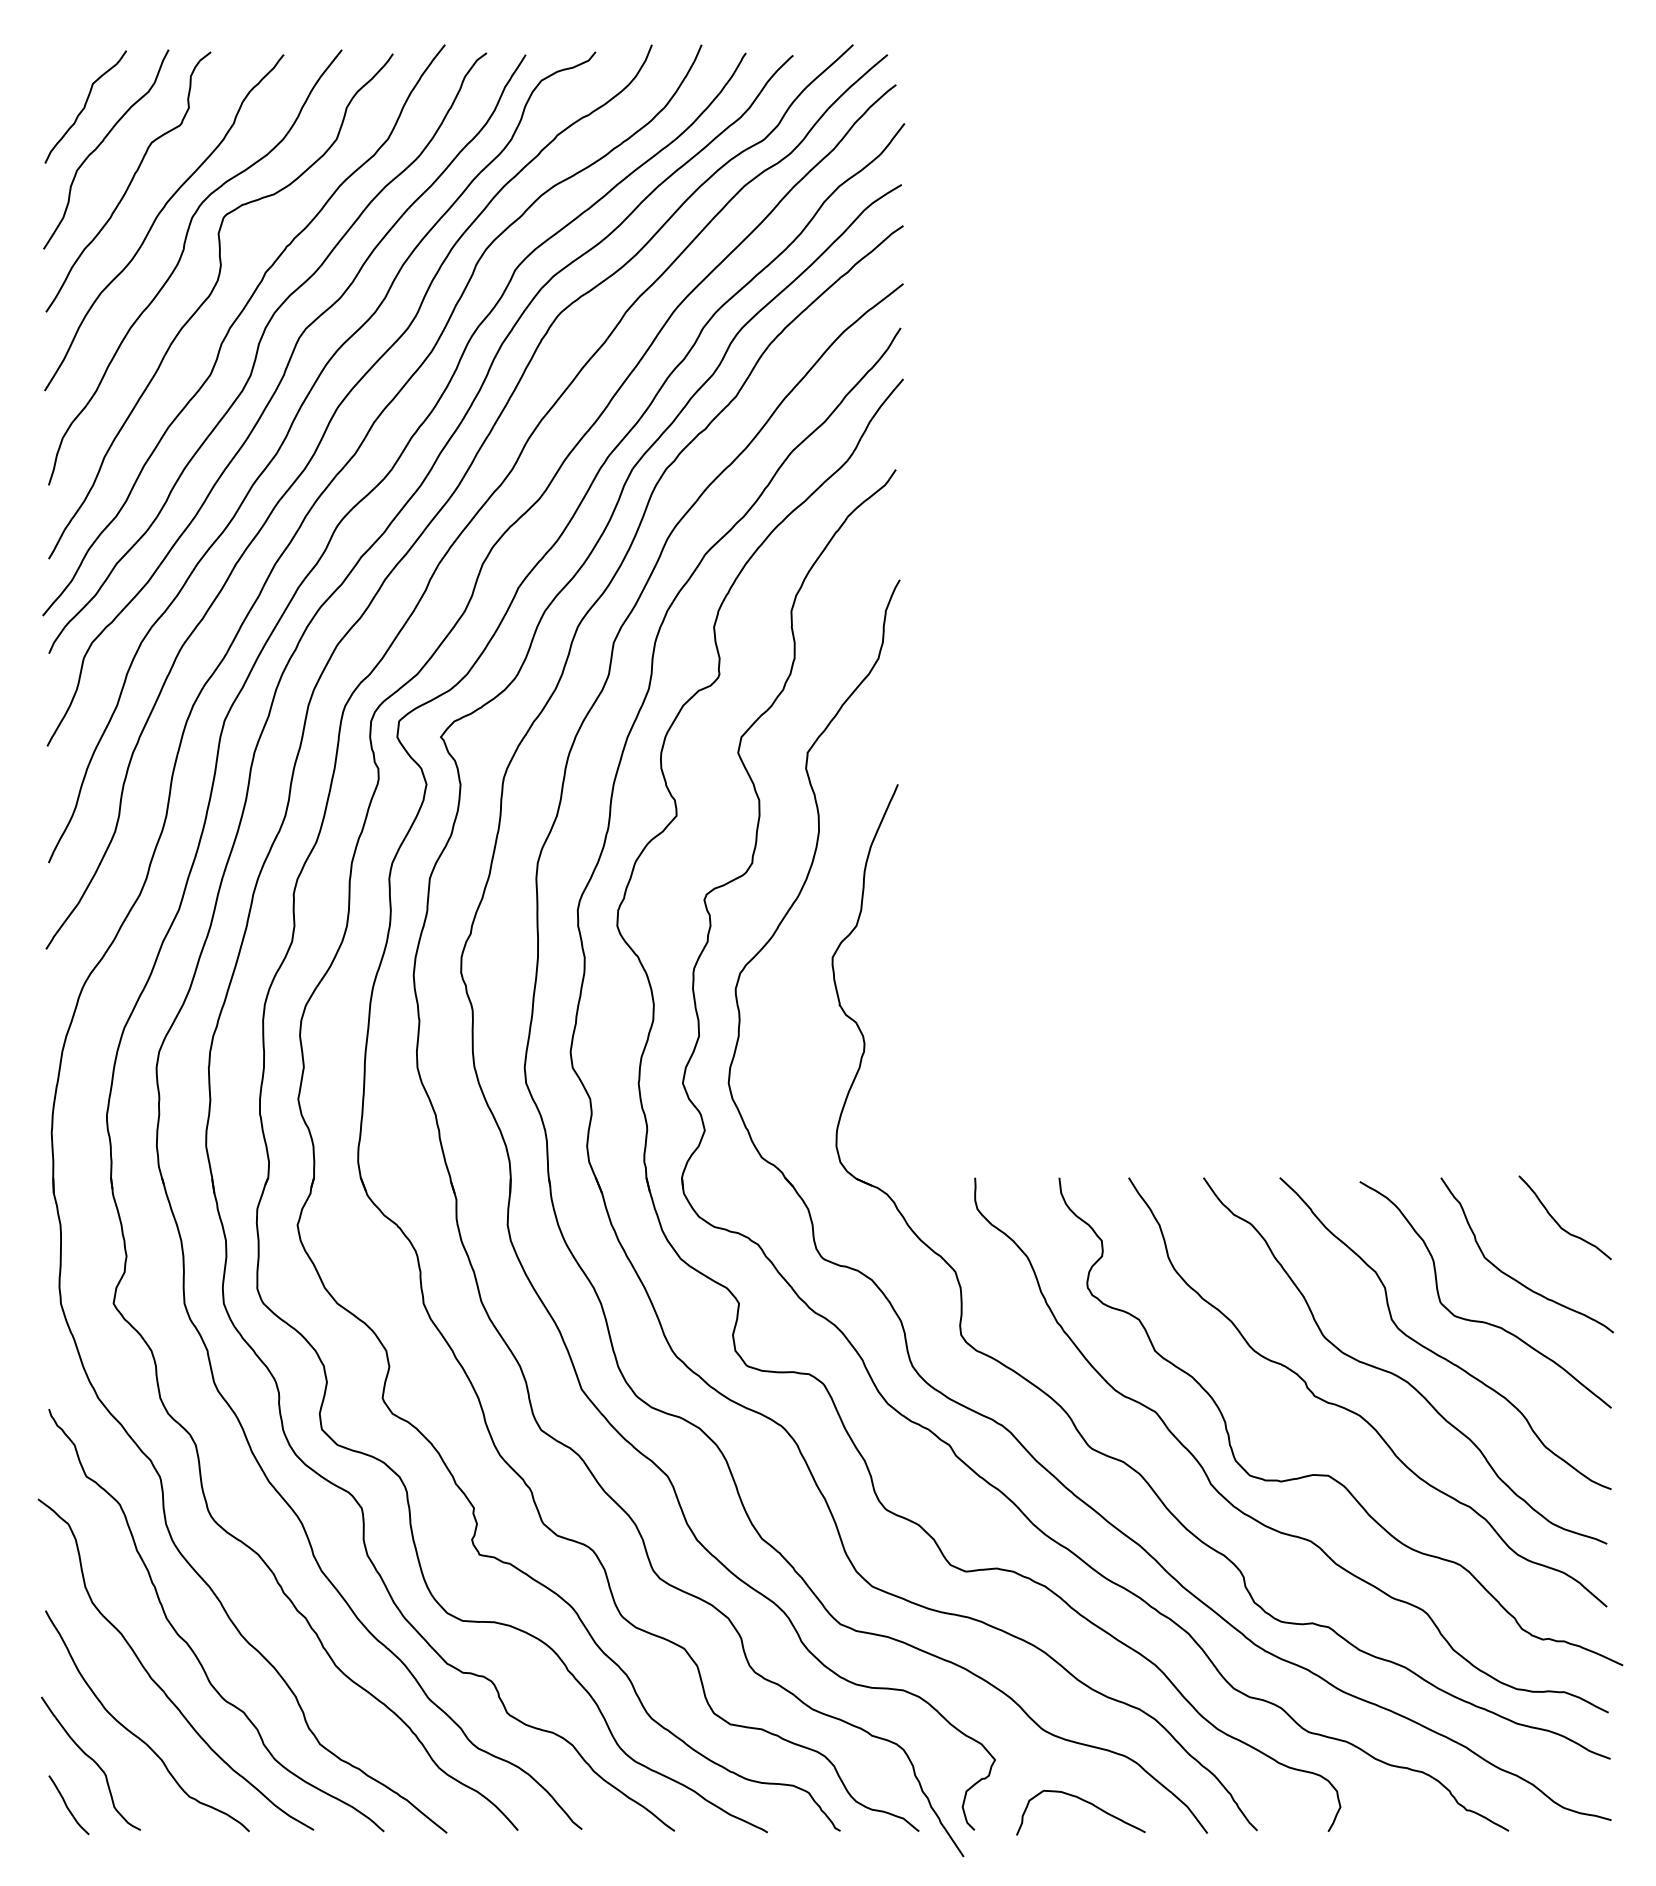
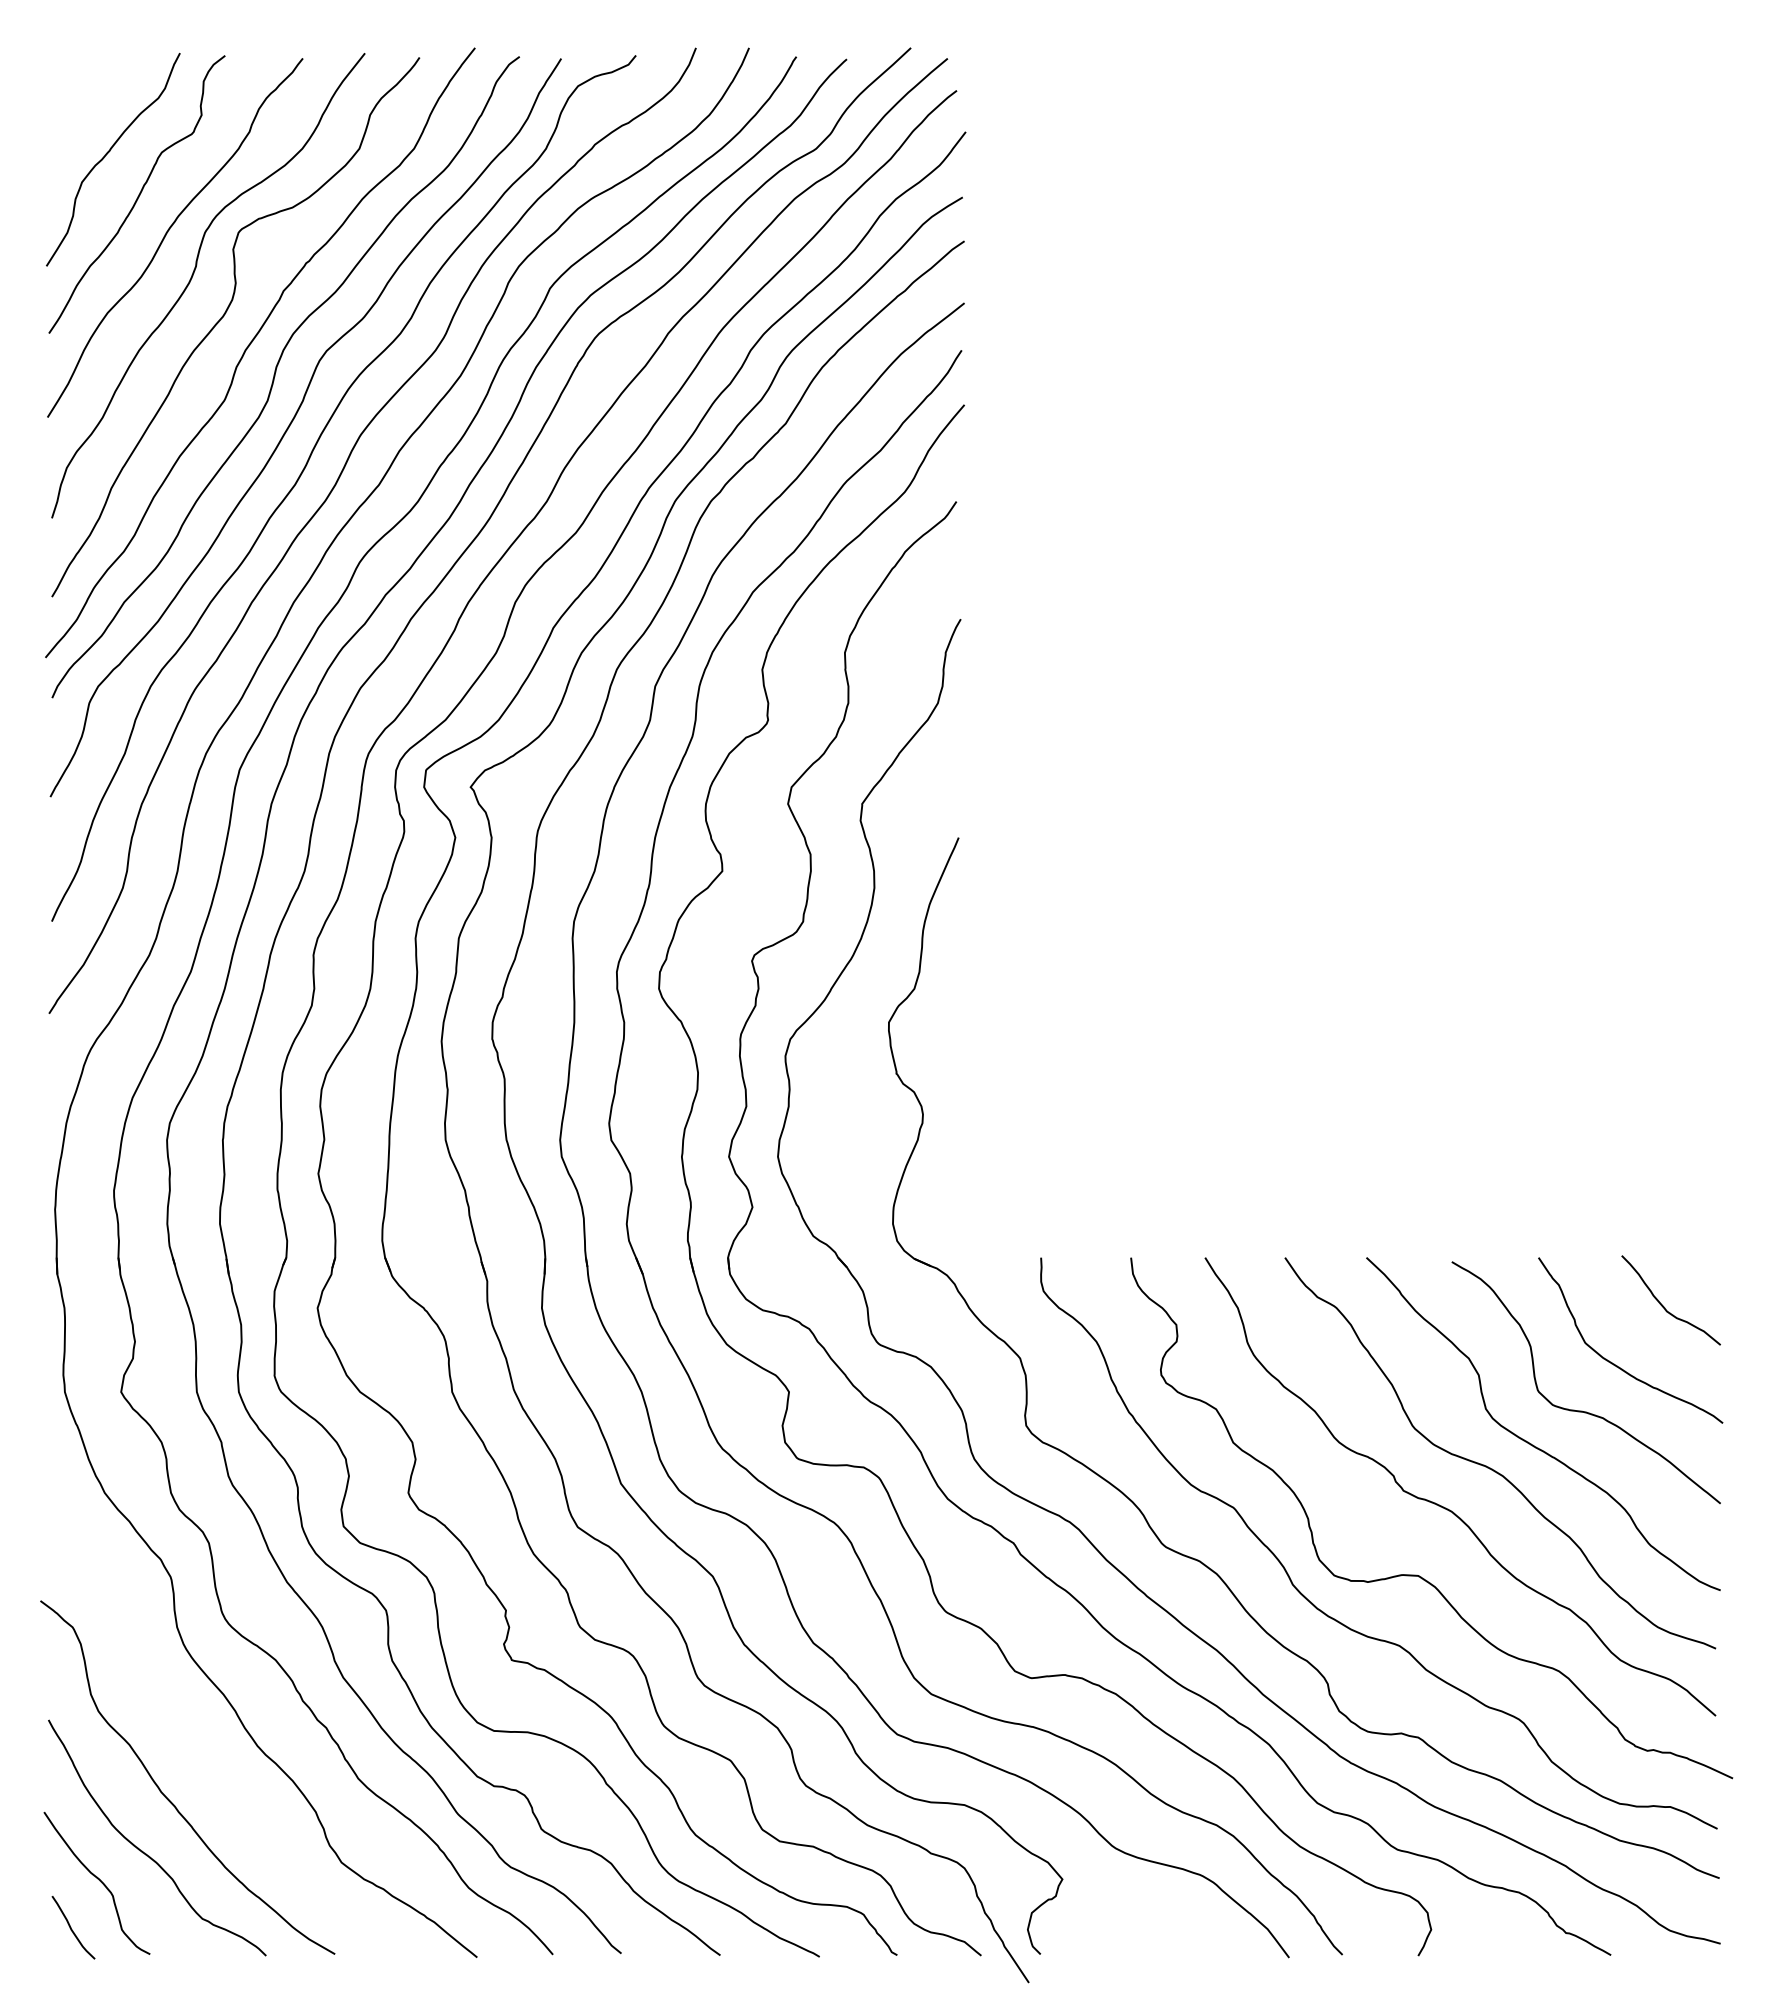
curve: (85, 106) -> (91, 113), removed
curve: (188, 1643) -> (201, 1755), removed
curve: (1085, 1802) -> (1158, 1924), removed

